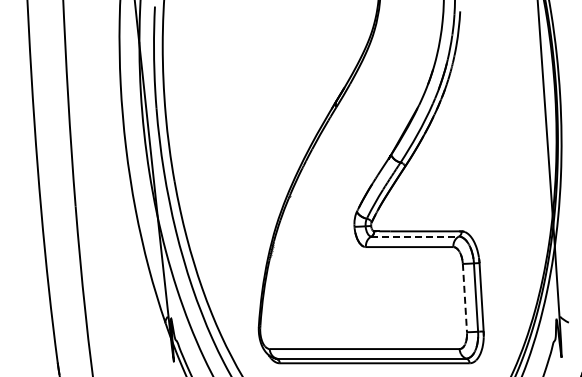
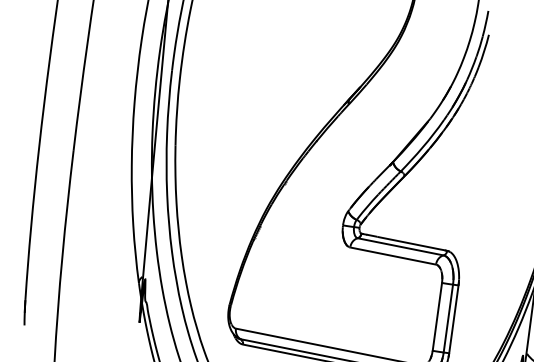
line: (415, 236) -> (400, 246), dashed -> solid
line: (464, 298) -> (436, 317), dashed -> solid

